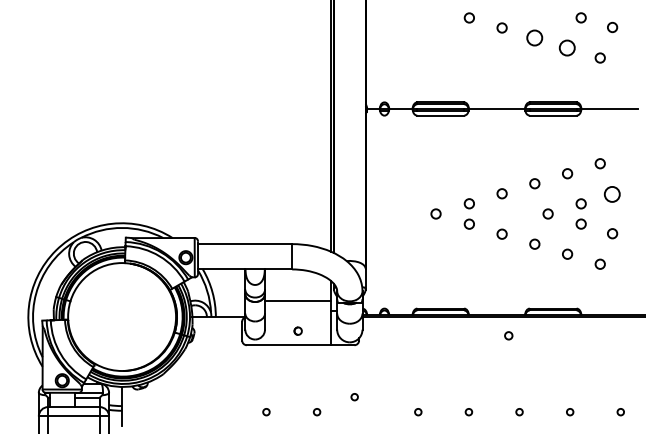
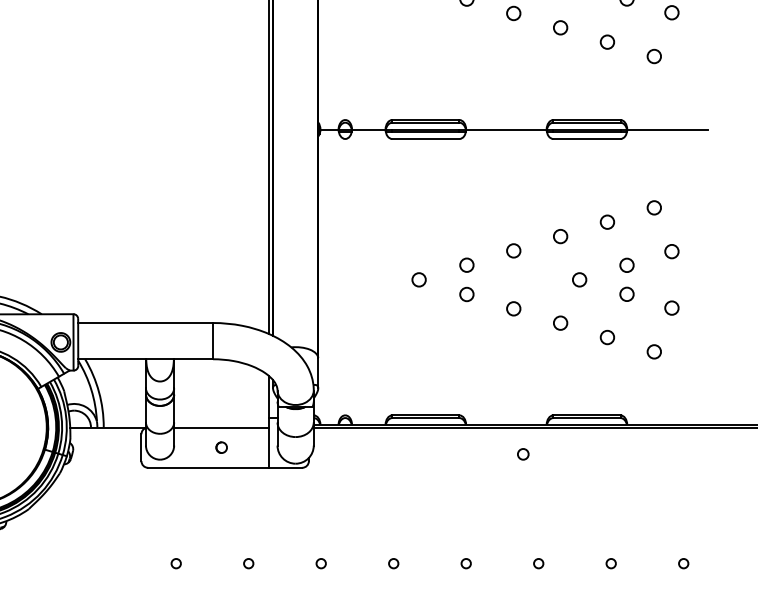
circle: (534, 37) -> (560, 27), size x0.62
circle: (567, 47) -> (607, 41), size x0.62
circle: (612, 193) -> (671, 250), size x0.62
line: (297, 301) -> (220, 428), moved
circle: (354, 397) -> (320, 564), moved

